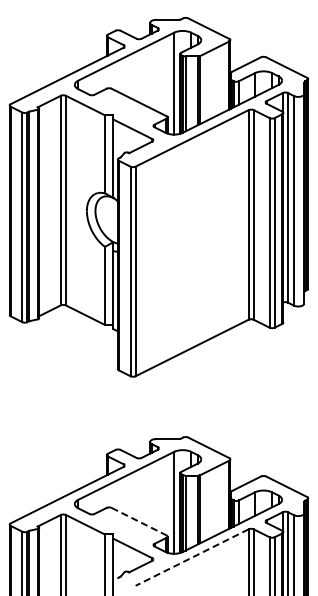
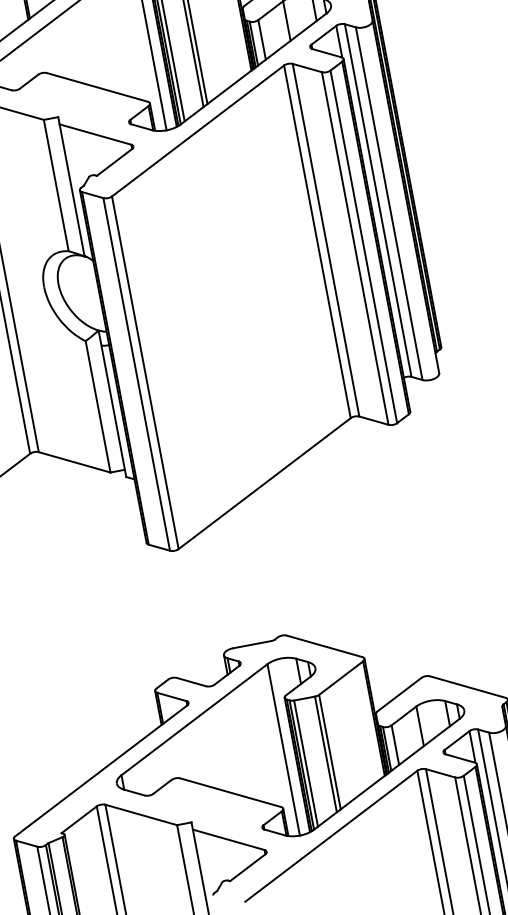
line: (139, 521) -> (231, 792), dashed -> solid
line: (191, 557) -> (330, 836), dashed -> solid

